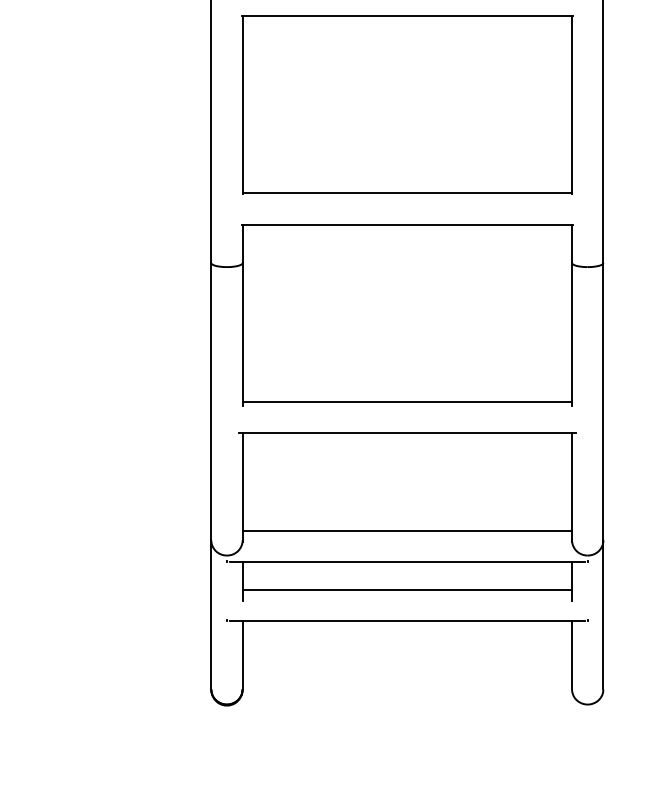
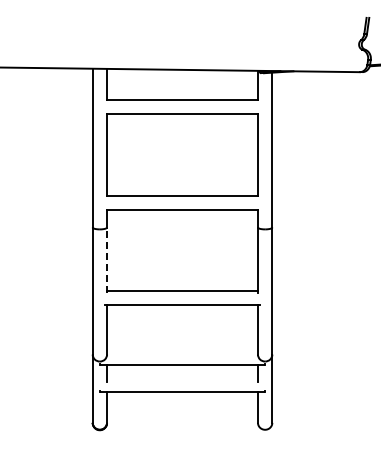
line: (243, 334) -> (107, 260), solid -> dashed
line: (407, 531) -> (182, 350), removed
line: (407, 590) -> (182, 377), removed

